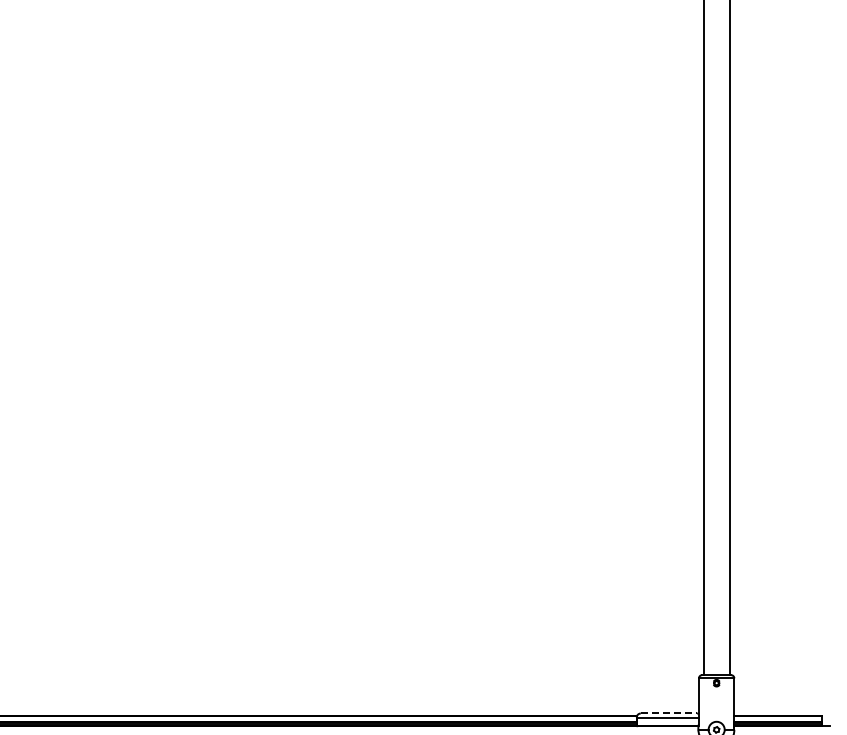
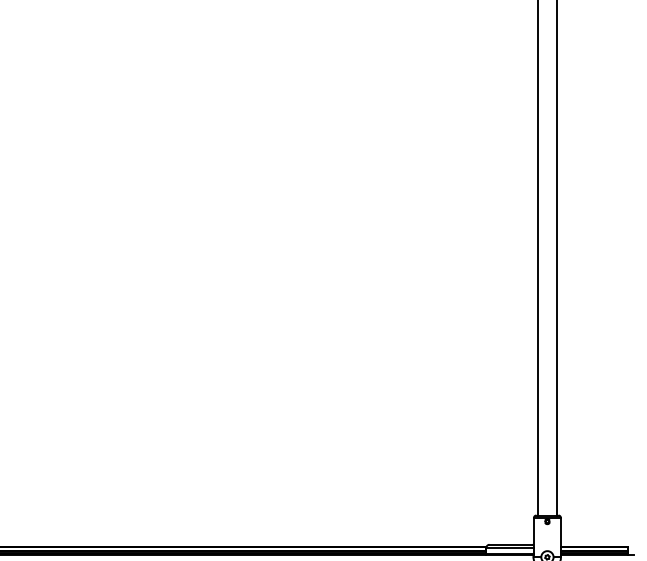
line: (669, 713) -> (511, 544), dashed -> solid

